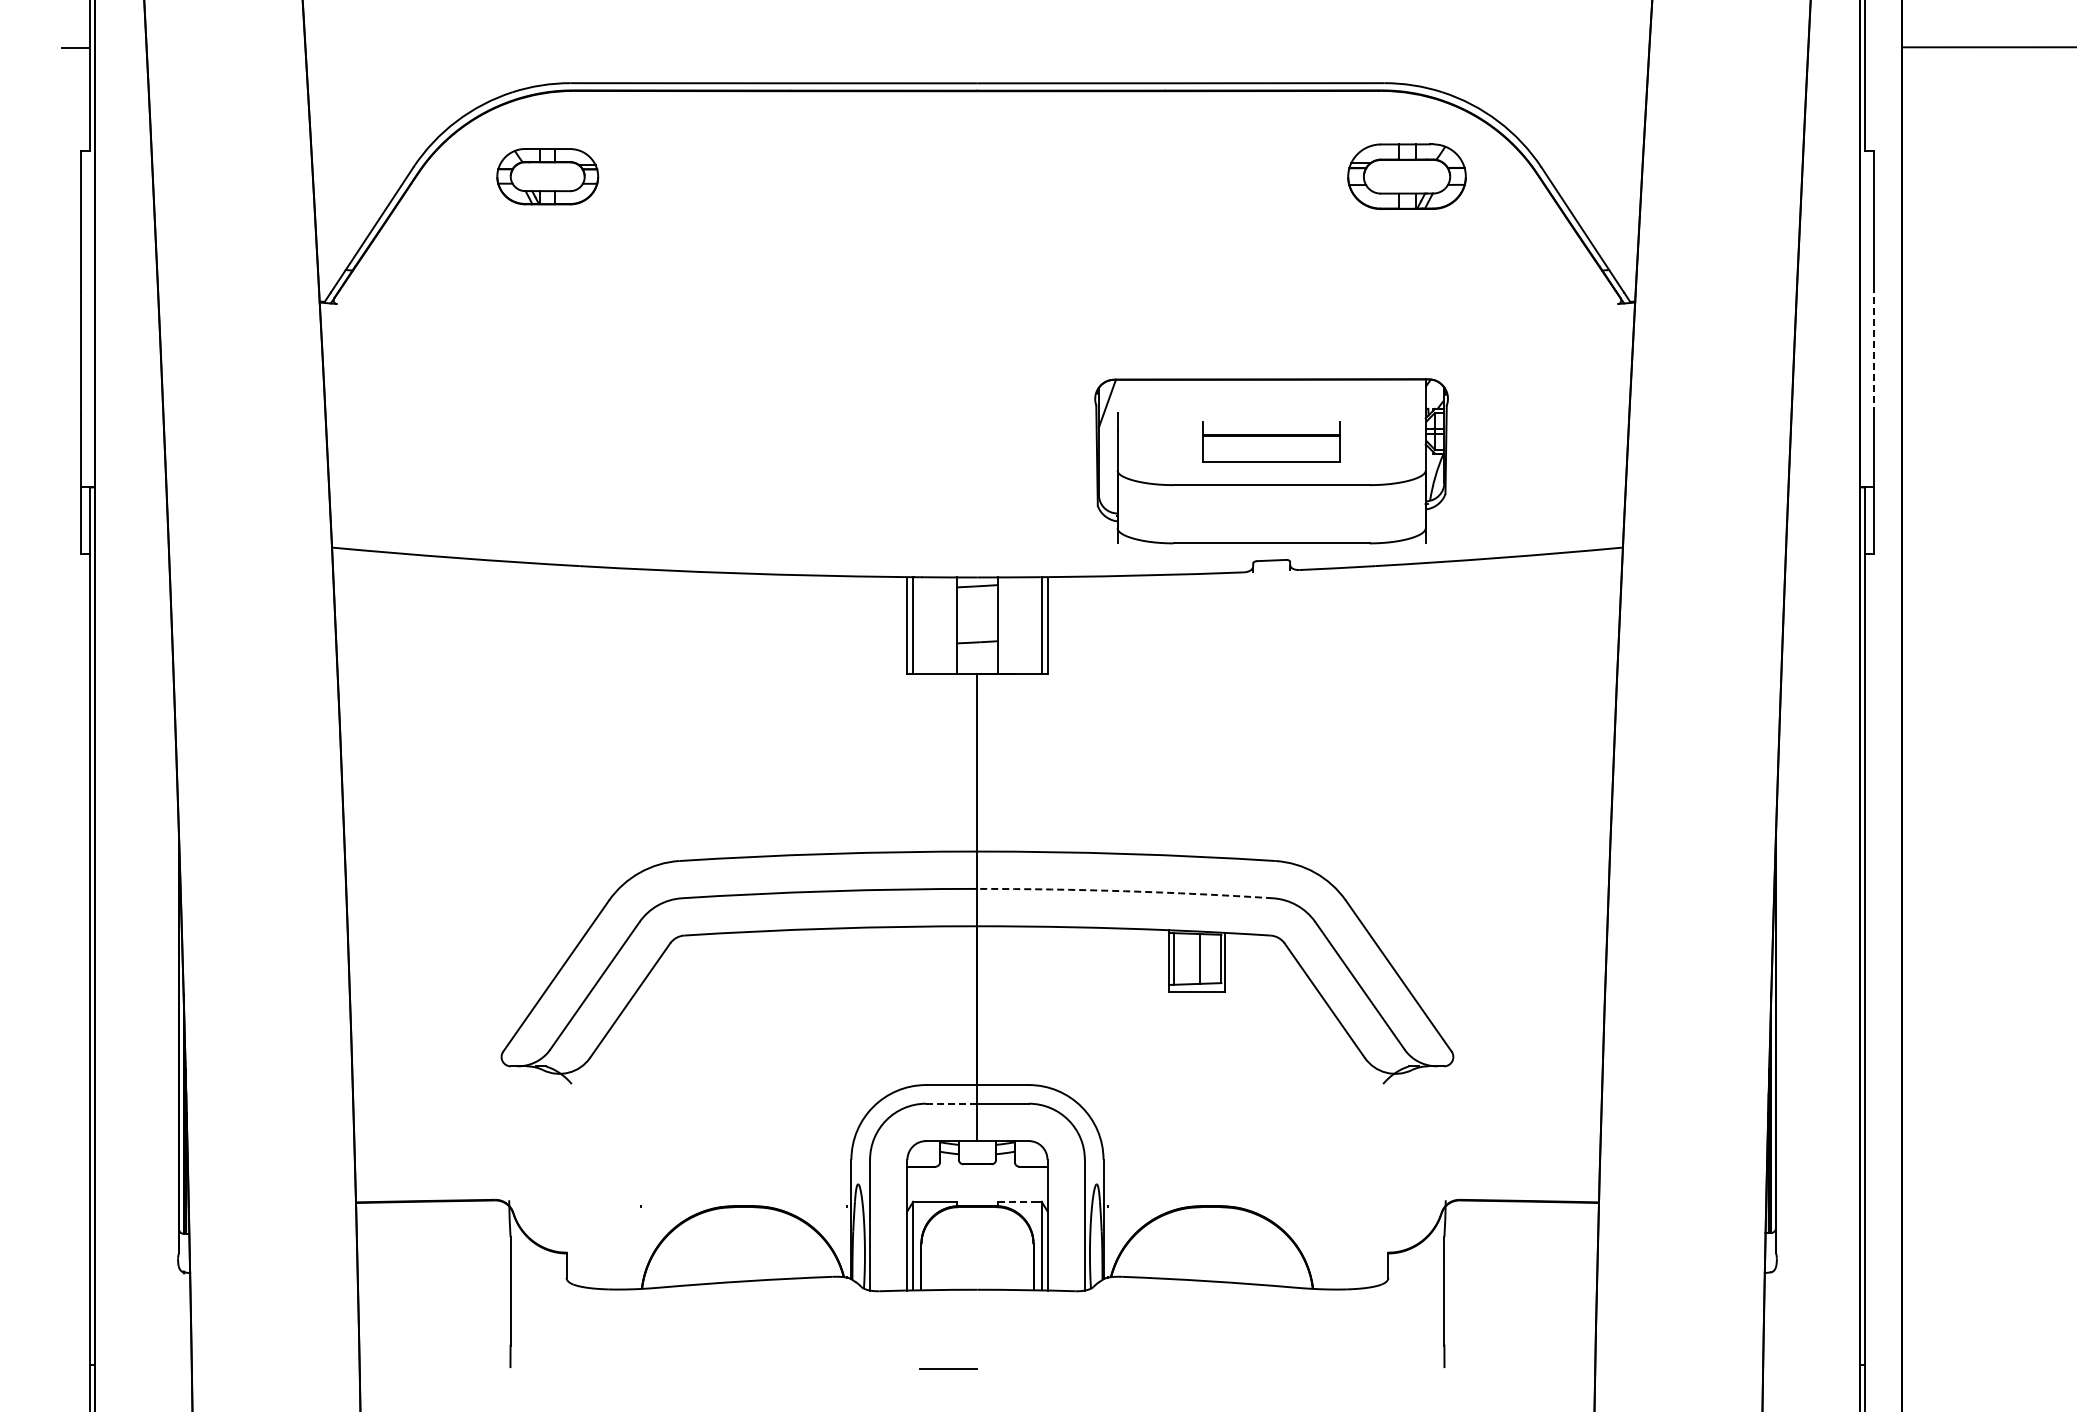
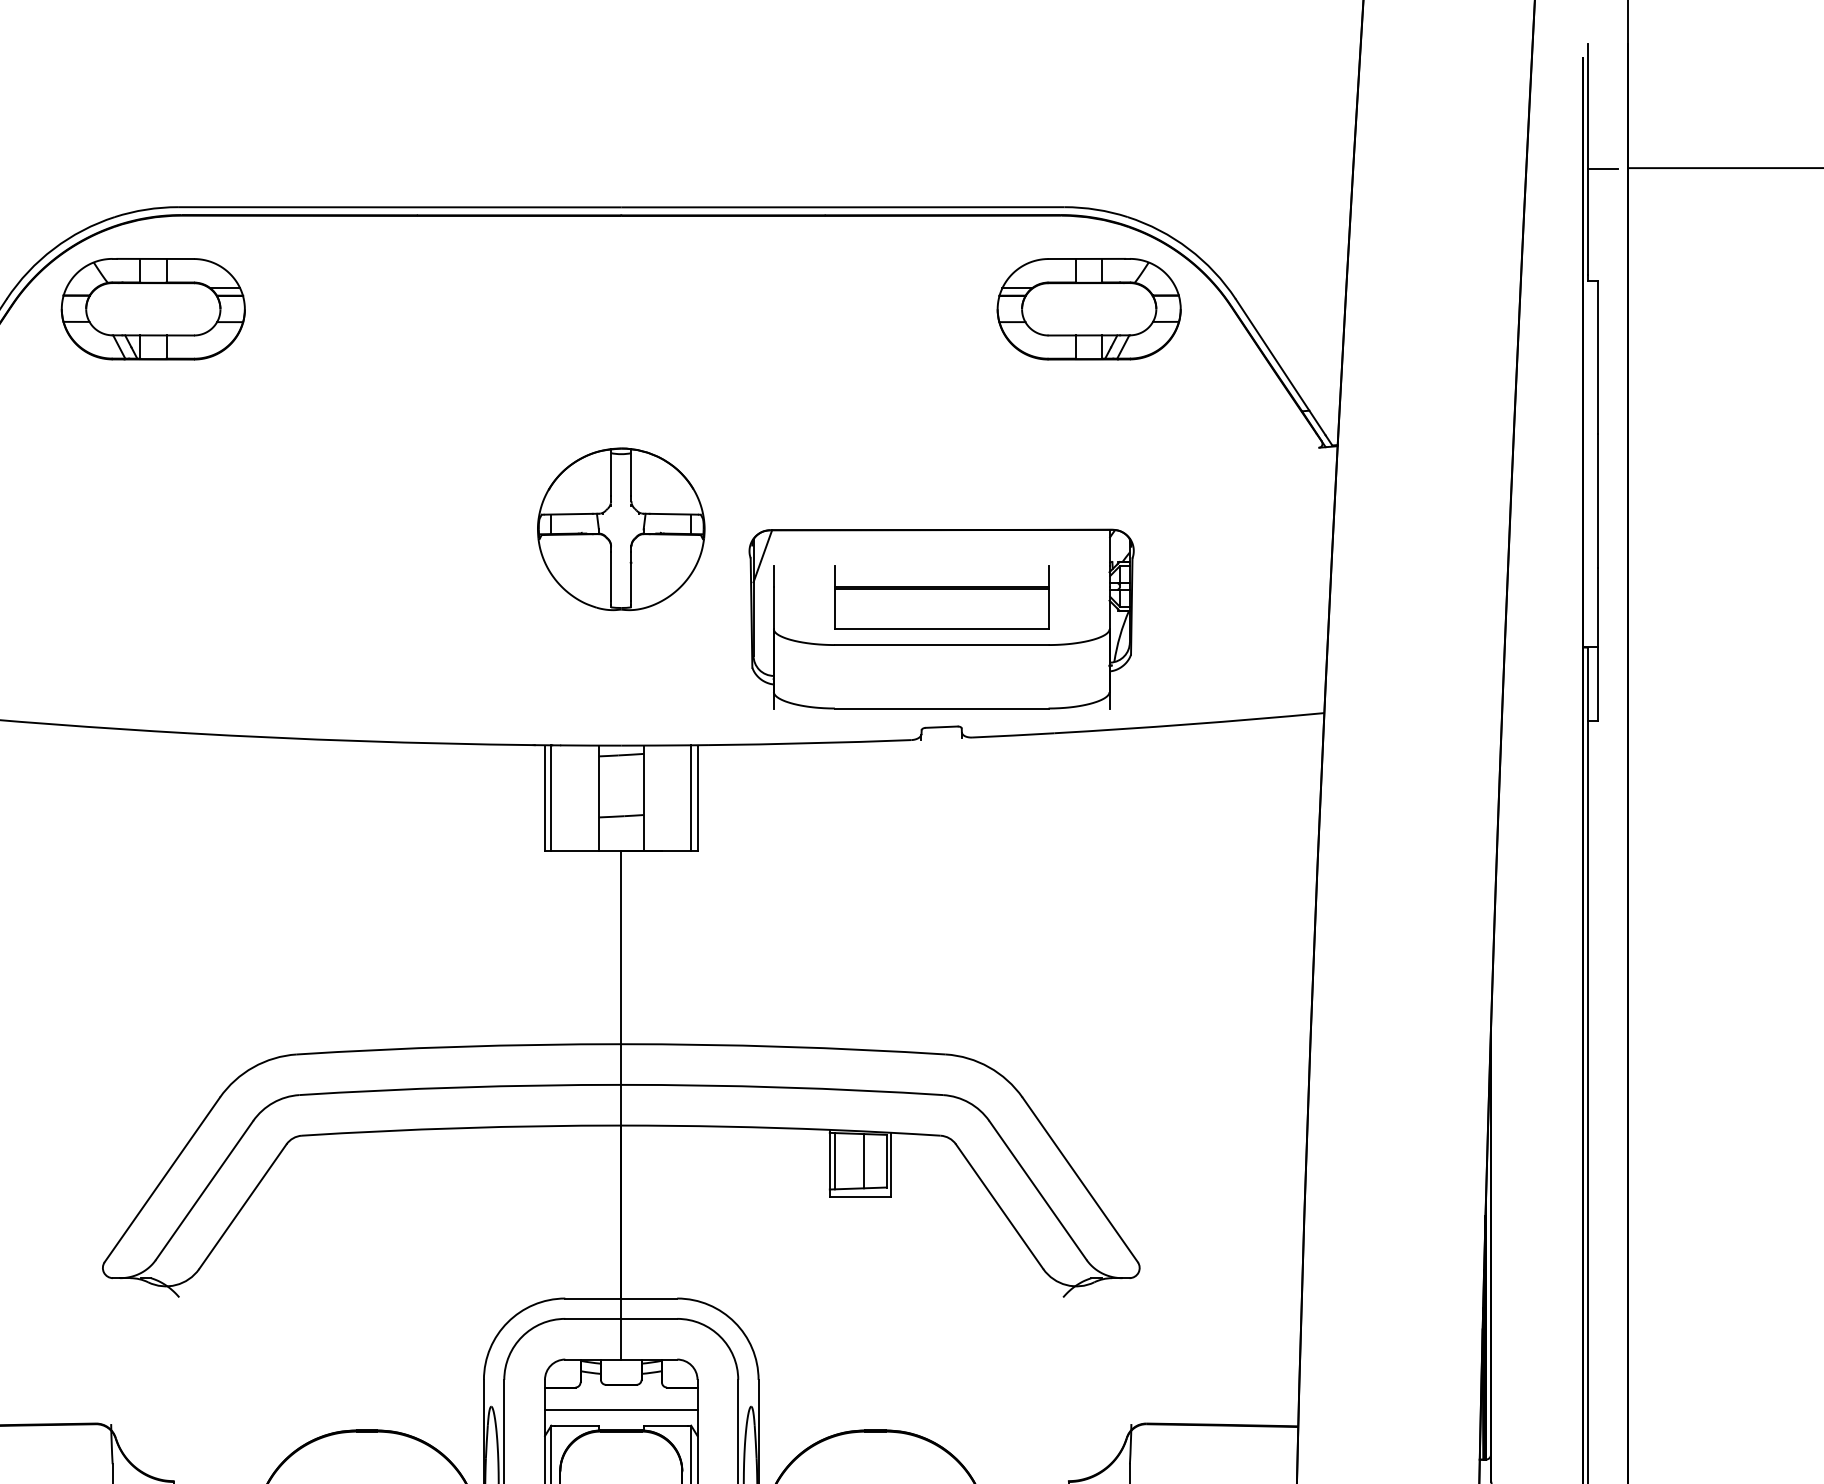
line: (1878, 48) -> (1602, 169), added
part: (547, 176) -> (152, 308), size x1.67
part: (1406, 176) -> (1088, 308), size x1.43
line: (1873, 352) -> (1597, 500), dashed -> solid
part: (977, 378) -> (621, 528), added
part: (1271, 441) -> (941, 597), size x1.43
arc: (1125, 891) -> (782, 1087), dashed -> solid
line: (951, 1103) -> (592, 1318), dashed -> solid
line: (977, 1187) -> (621, 1410), added
line: (1018, 1201) -> (665, 1425), dashed -> solid

